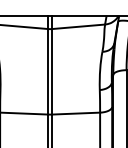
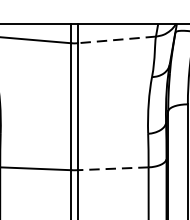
line: (78, 26) -> (116, 39), solid -> dashed
line: (76, 113) -> (113, 168), solid -> dashed

